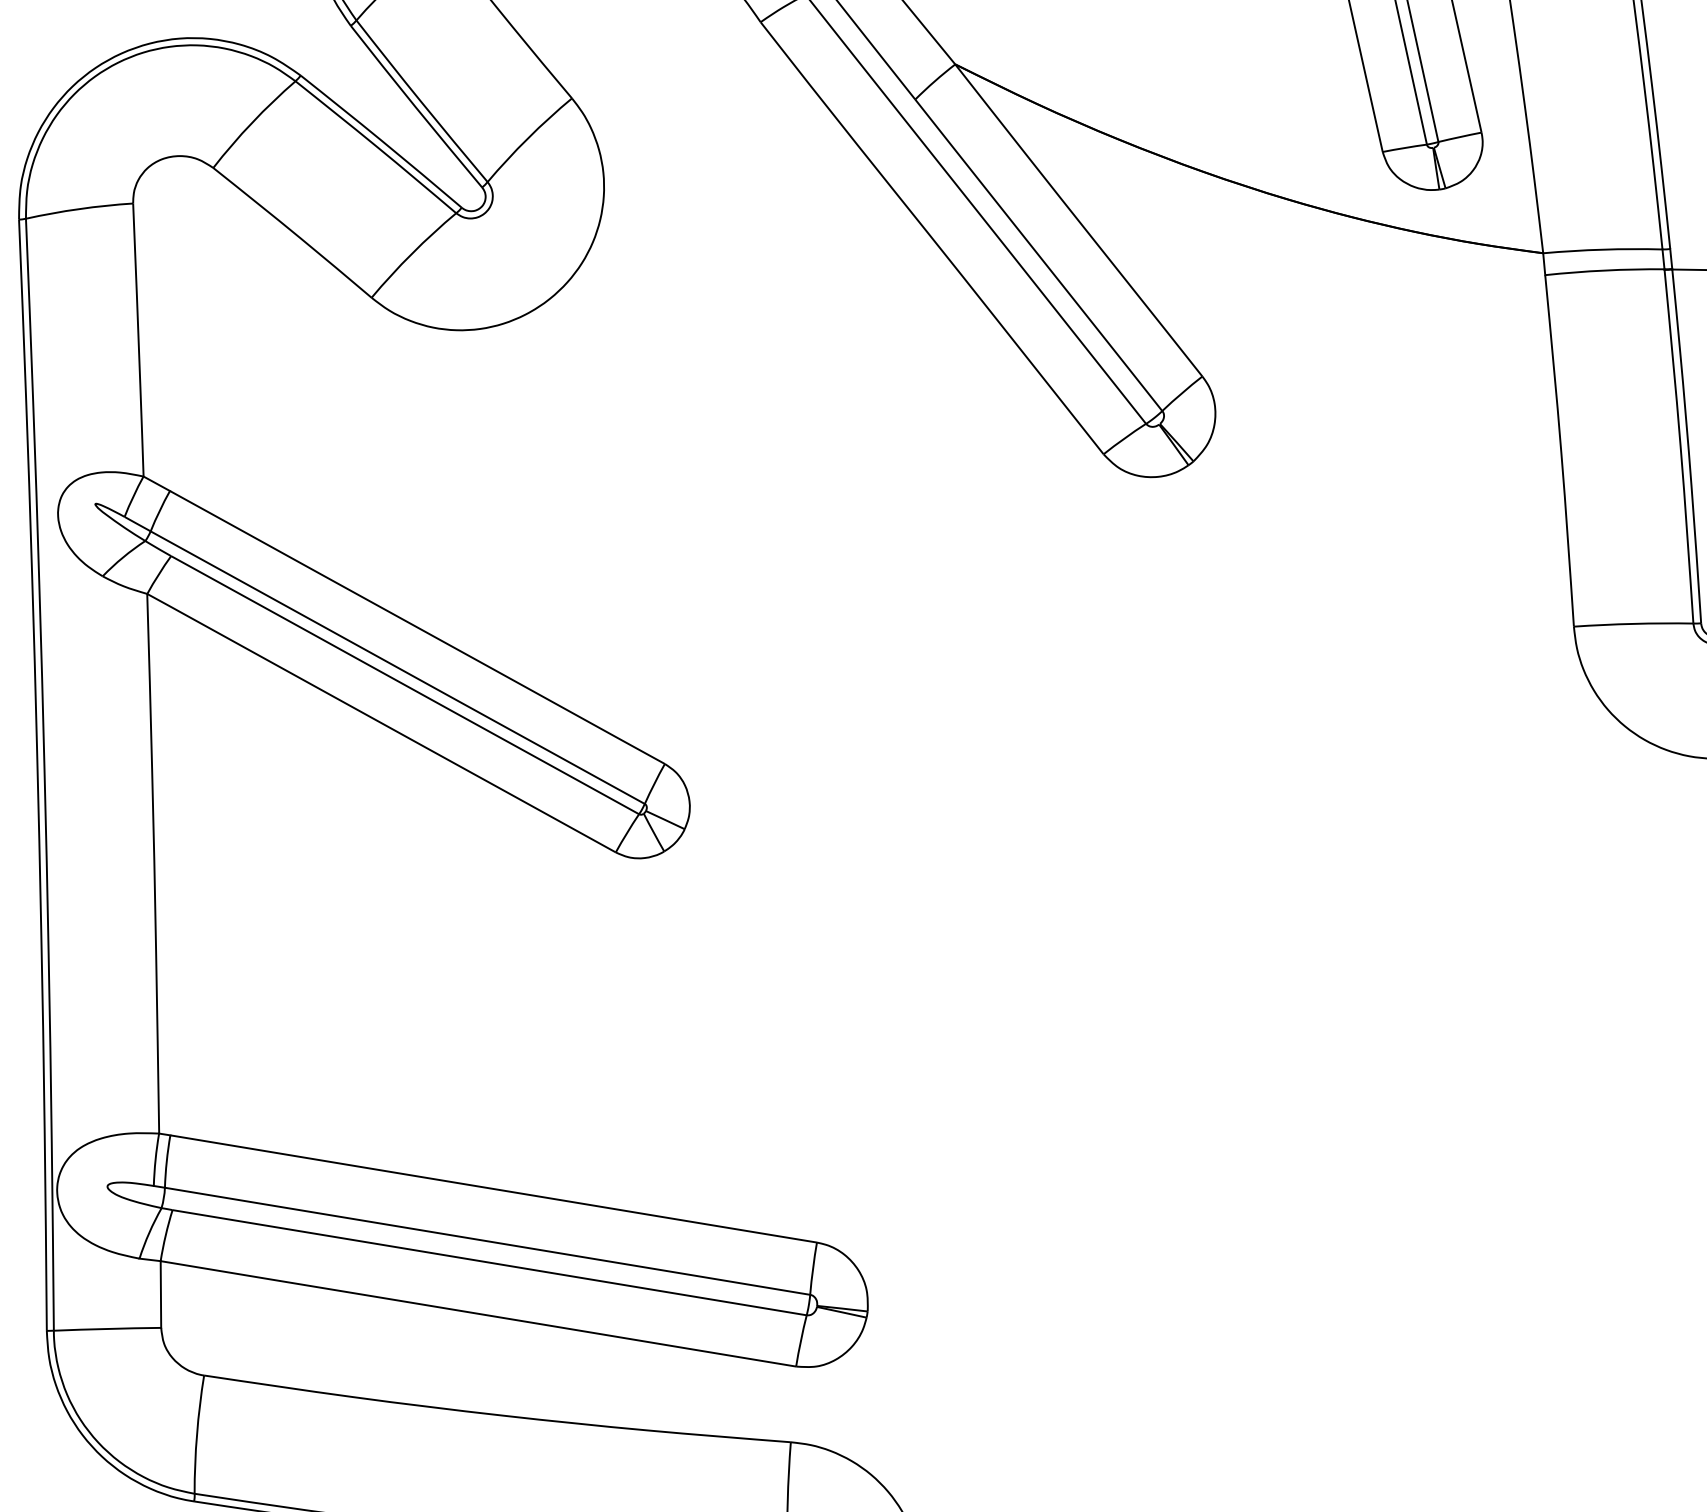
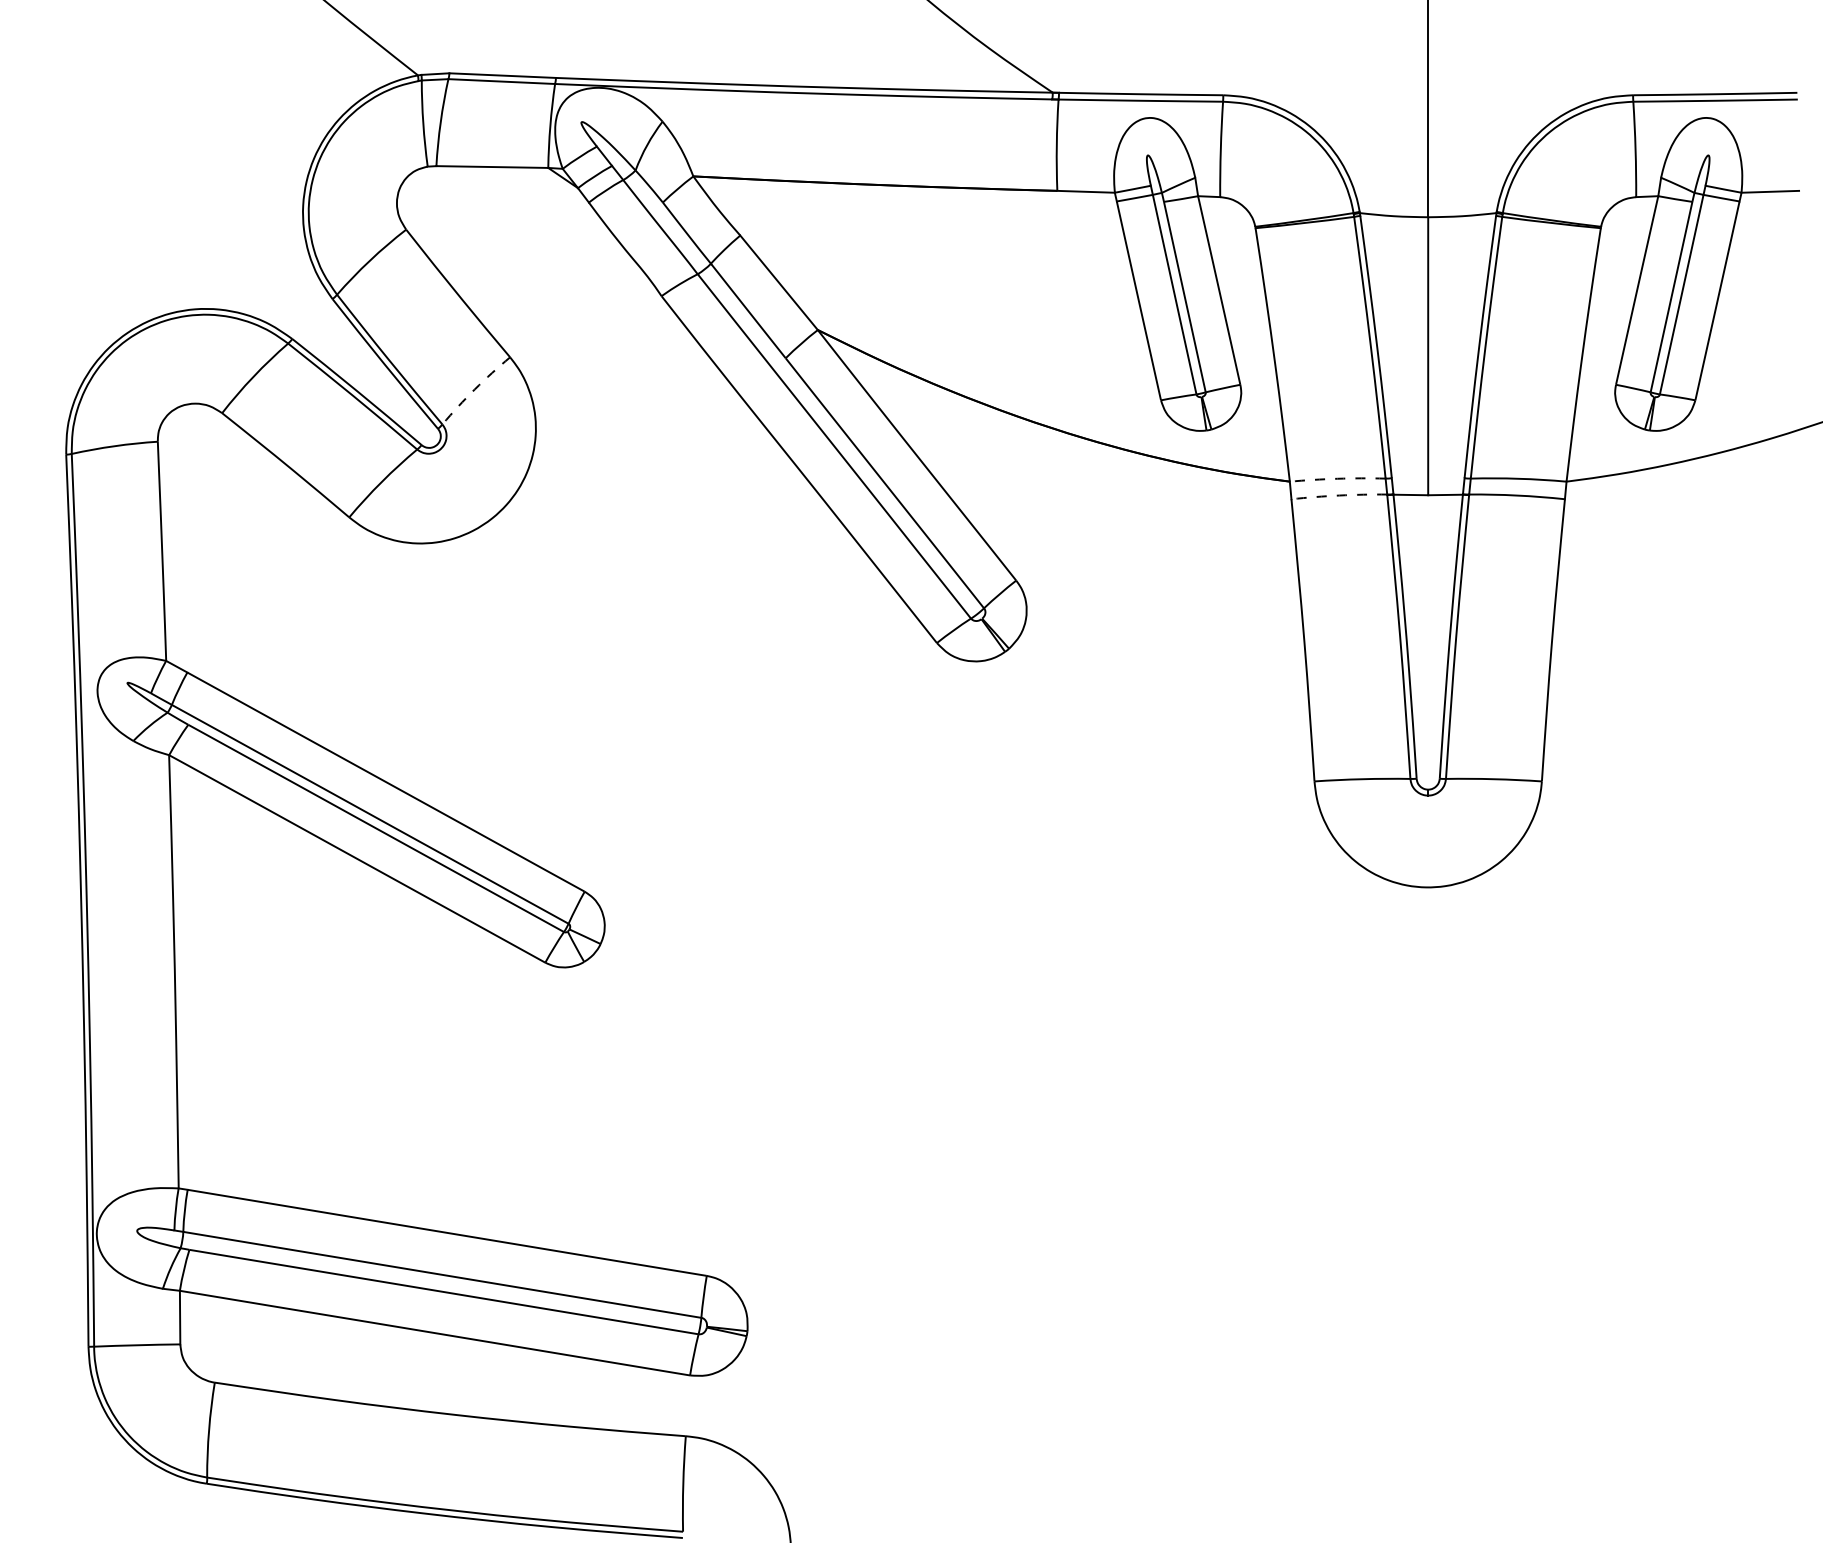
arc: (527, 138) -> (474, 389), solid -> dashed
arc: (1602, 249) -> (1337, 478), solid -> dashed
arc: (1605, 270) -> (1339, 495), solid -> dashed

